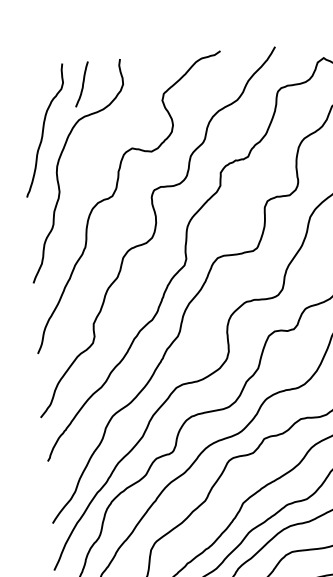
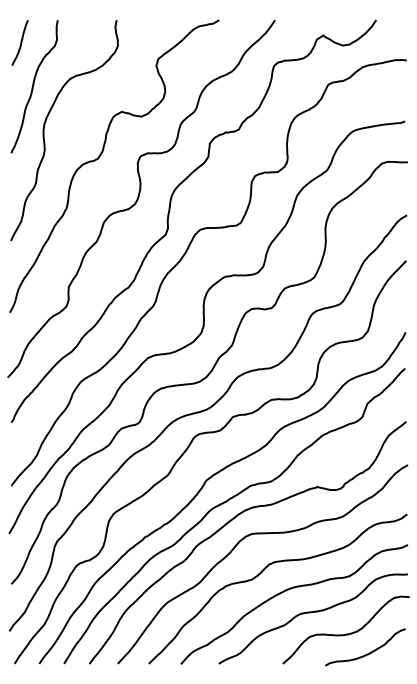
curve: (82, 83) -> (20, 42), moved

